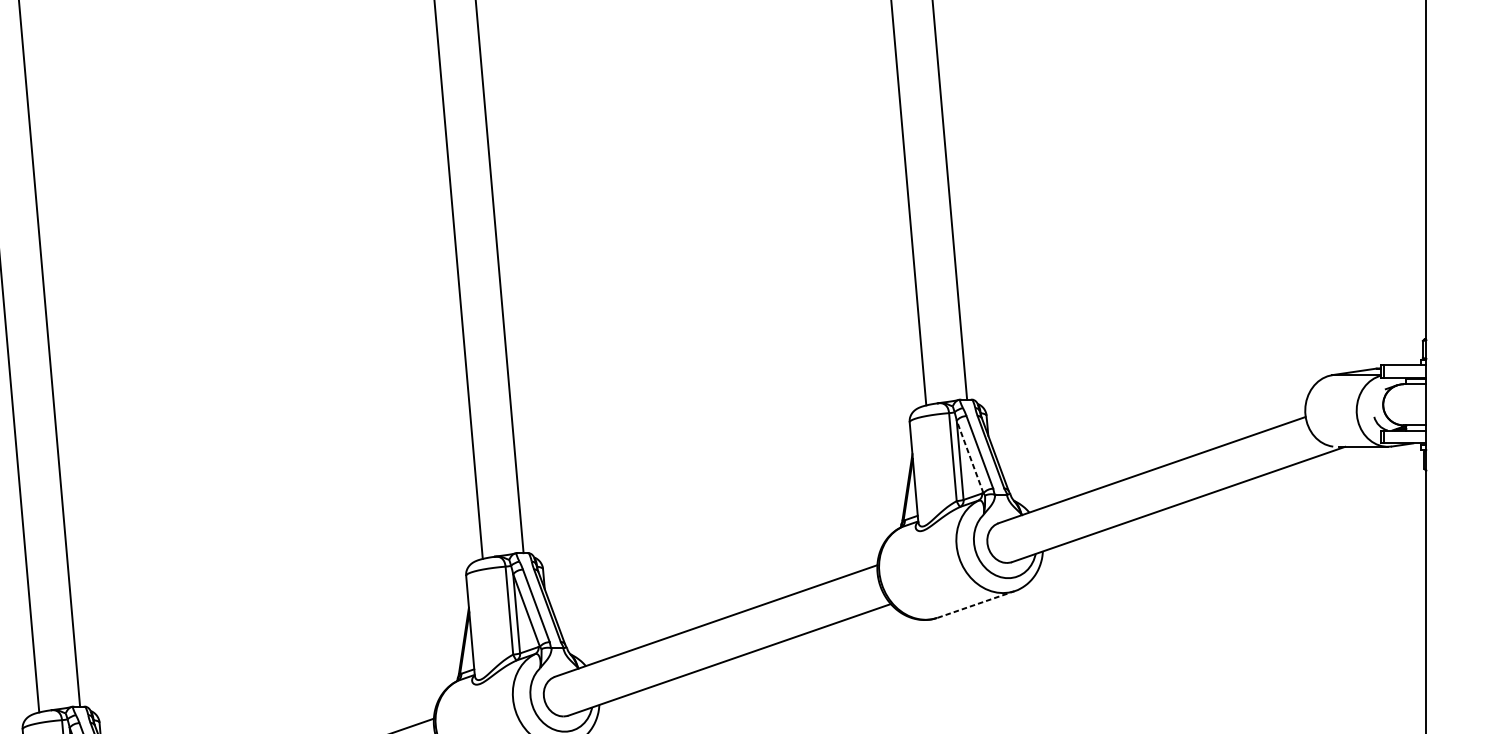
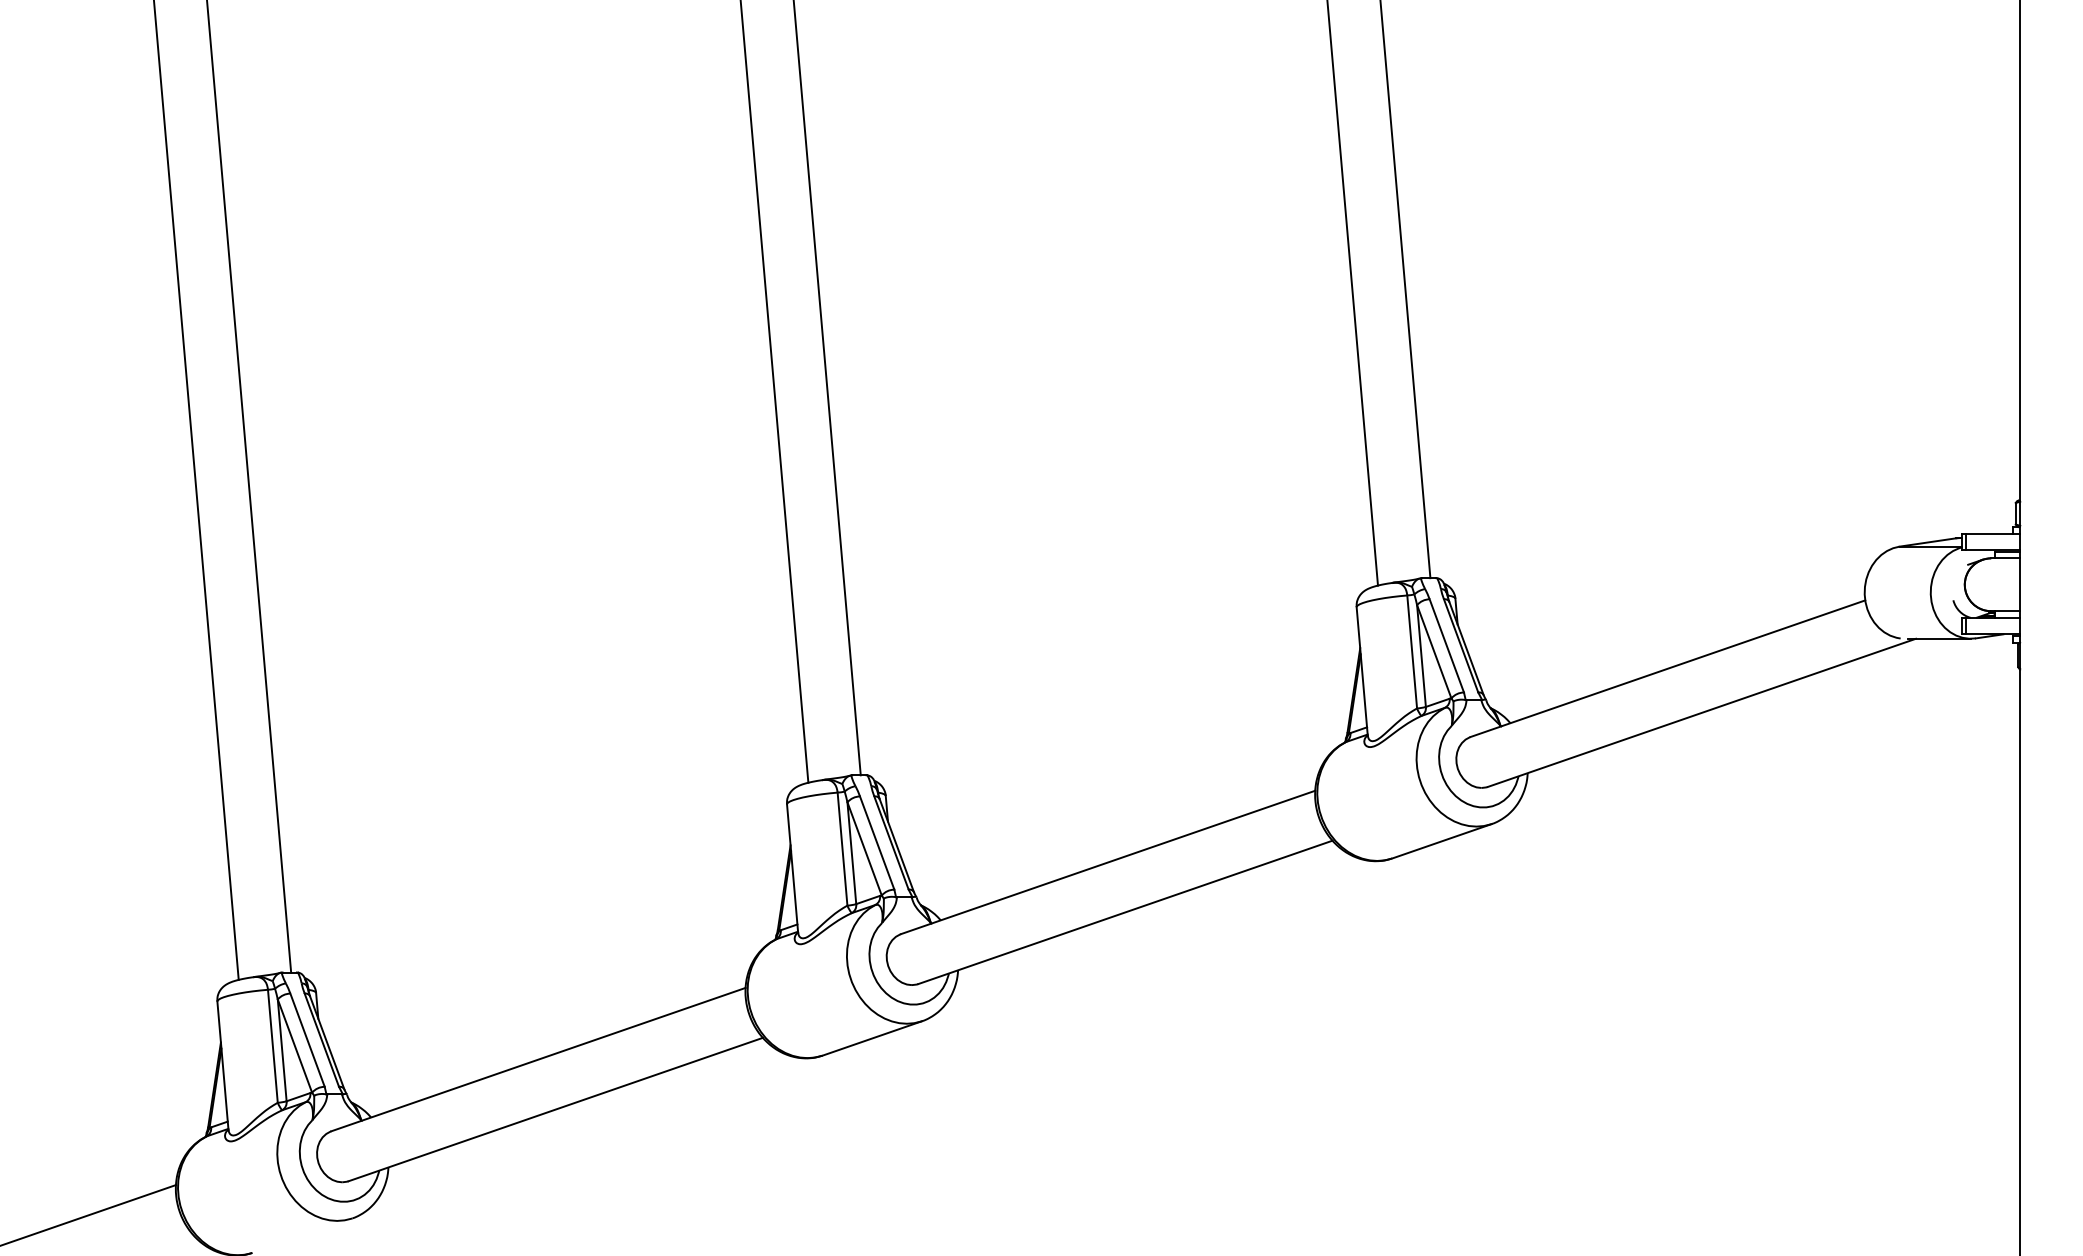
line: (970, 456) -> (1434, 651), dashed -> solid
line: (976, 604) -> (1442, 841), dashed -> solid

